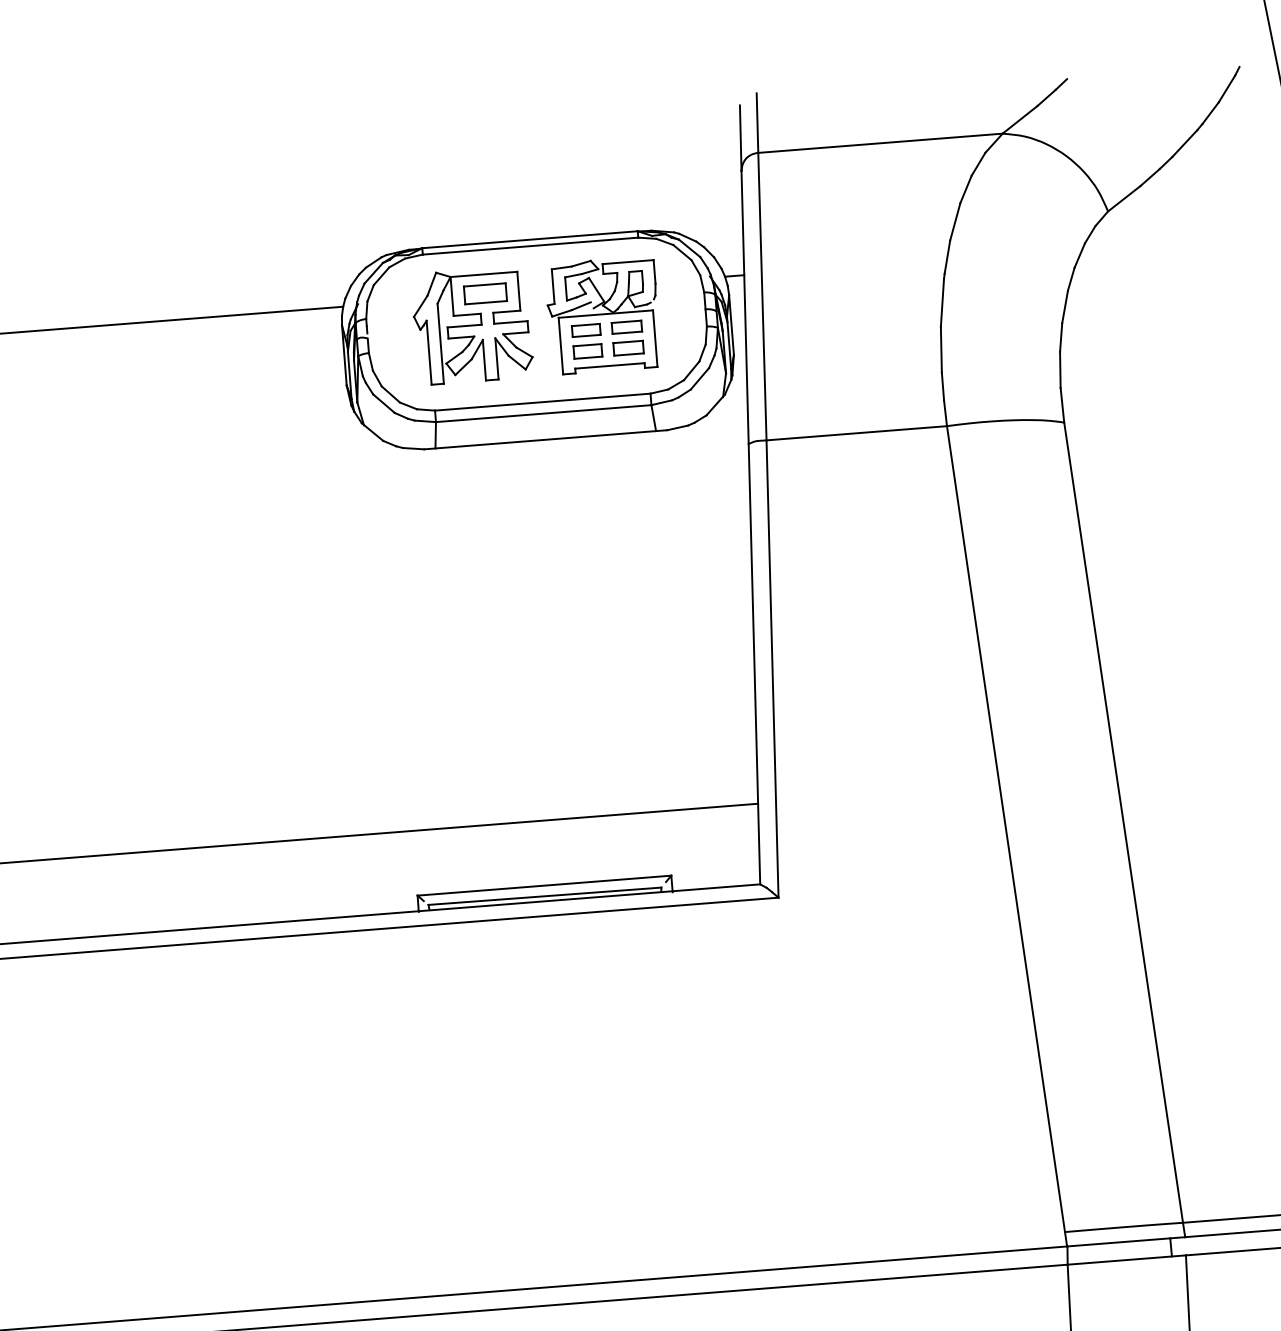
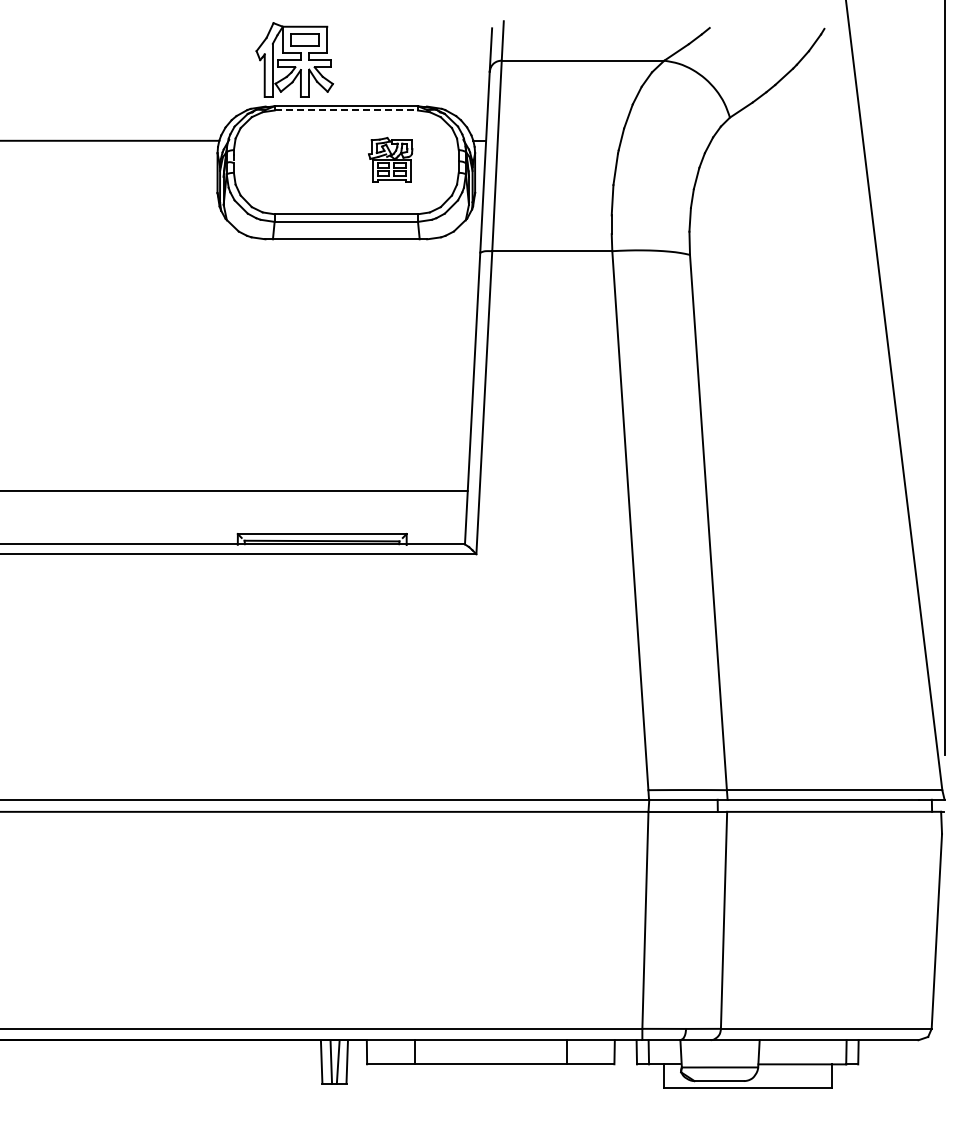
line: (530, 246) -> (346, 110), solid -> dashed
part: (602, 314) -> (390, 159), size x0.6
part: (471, 324) -> (294, 59), moved

